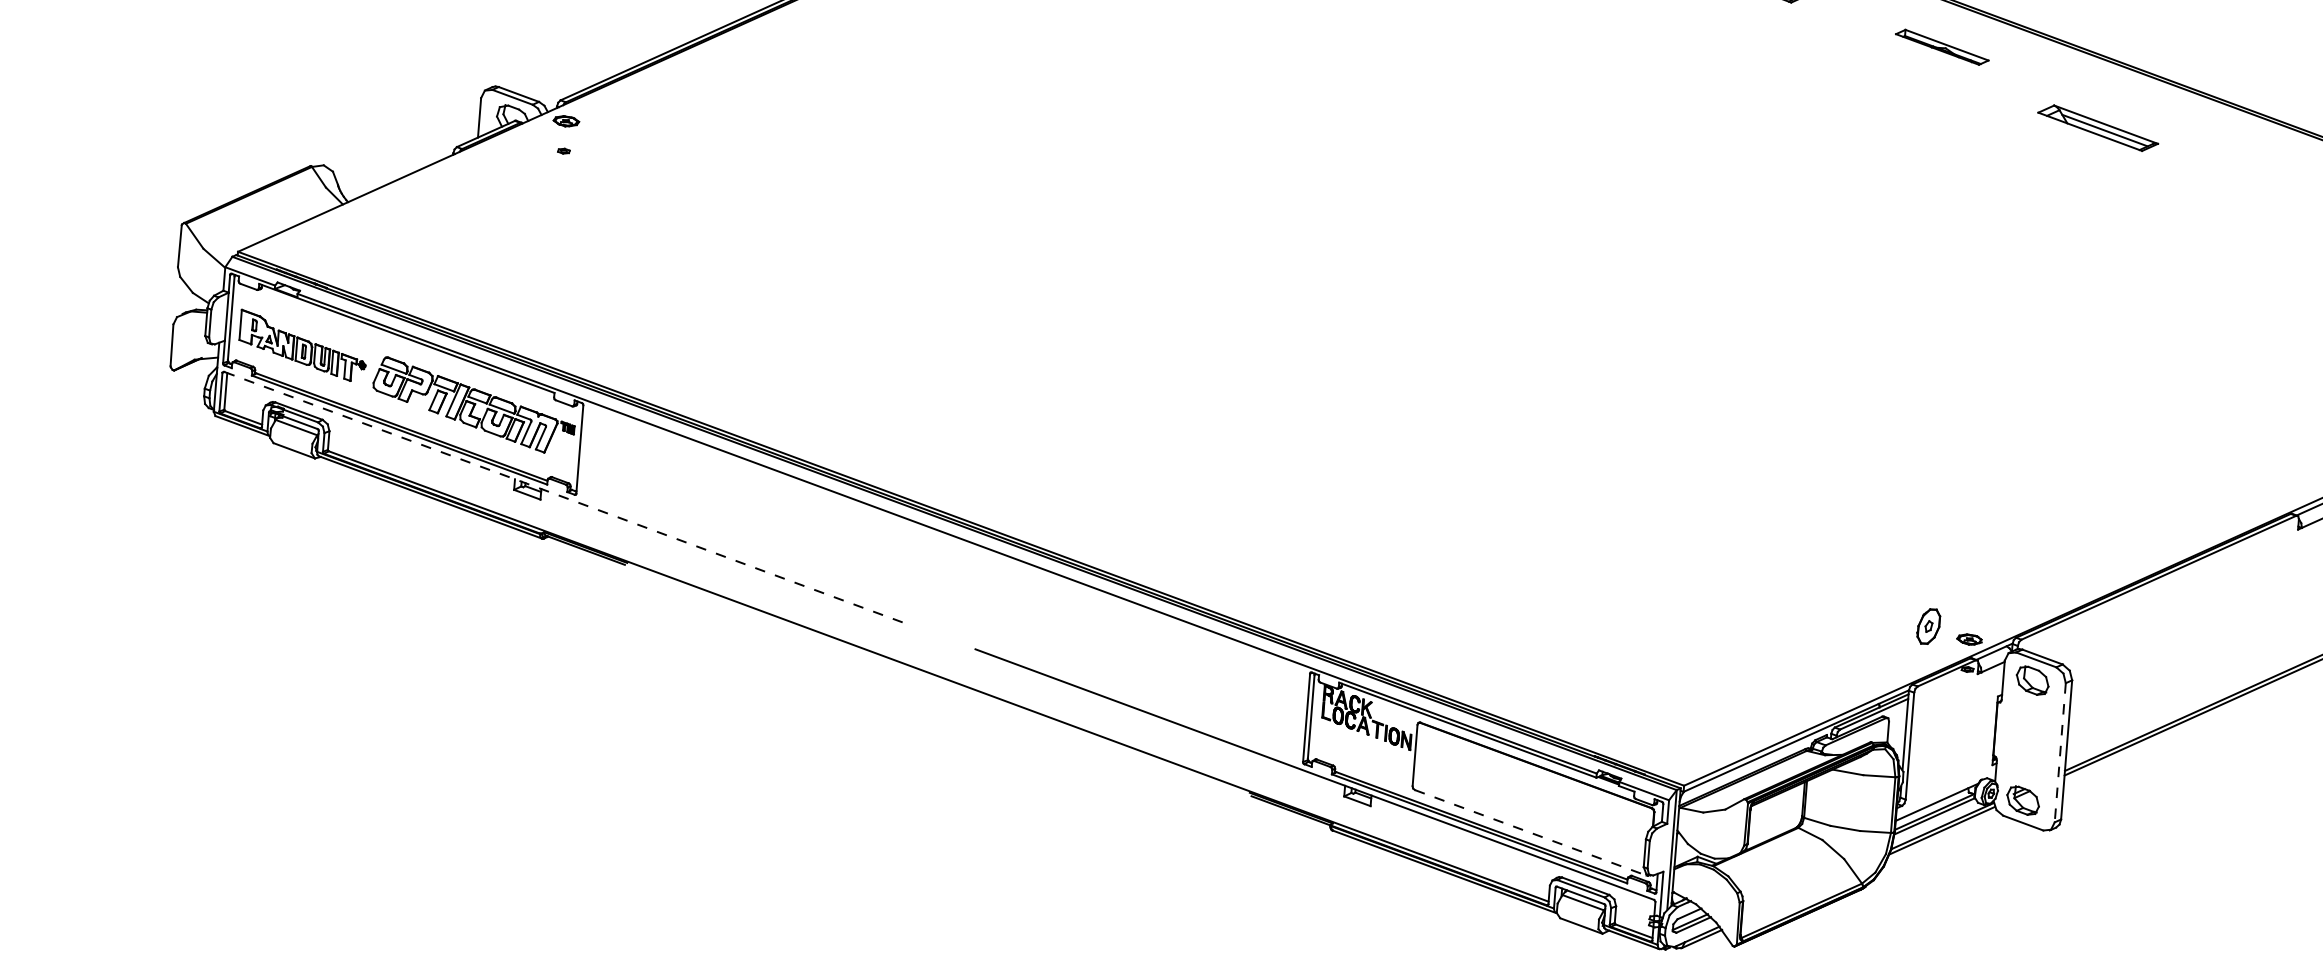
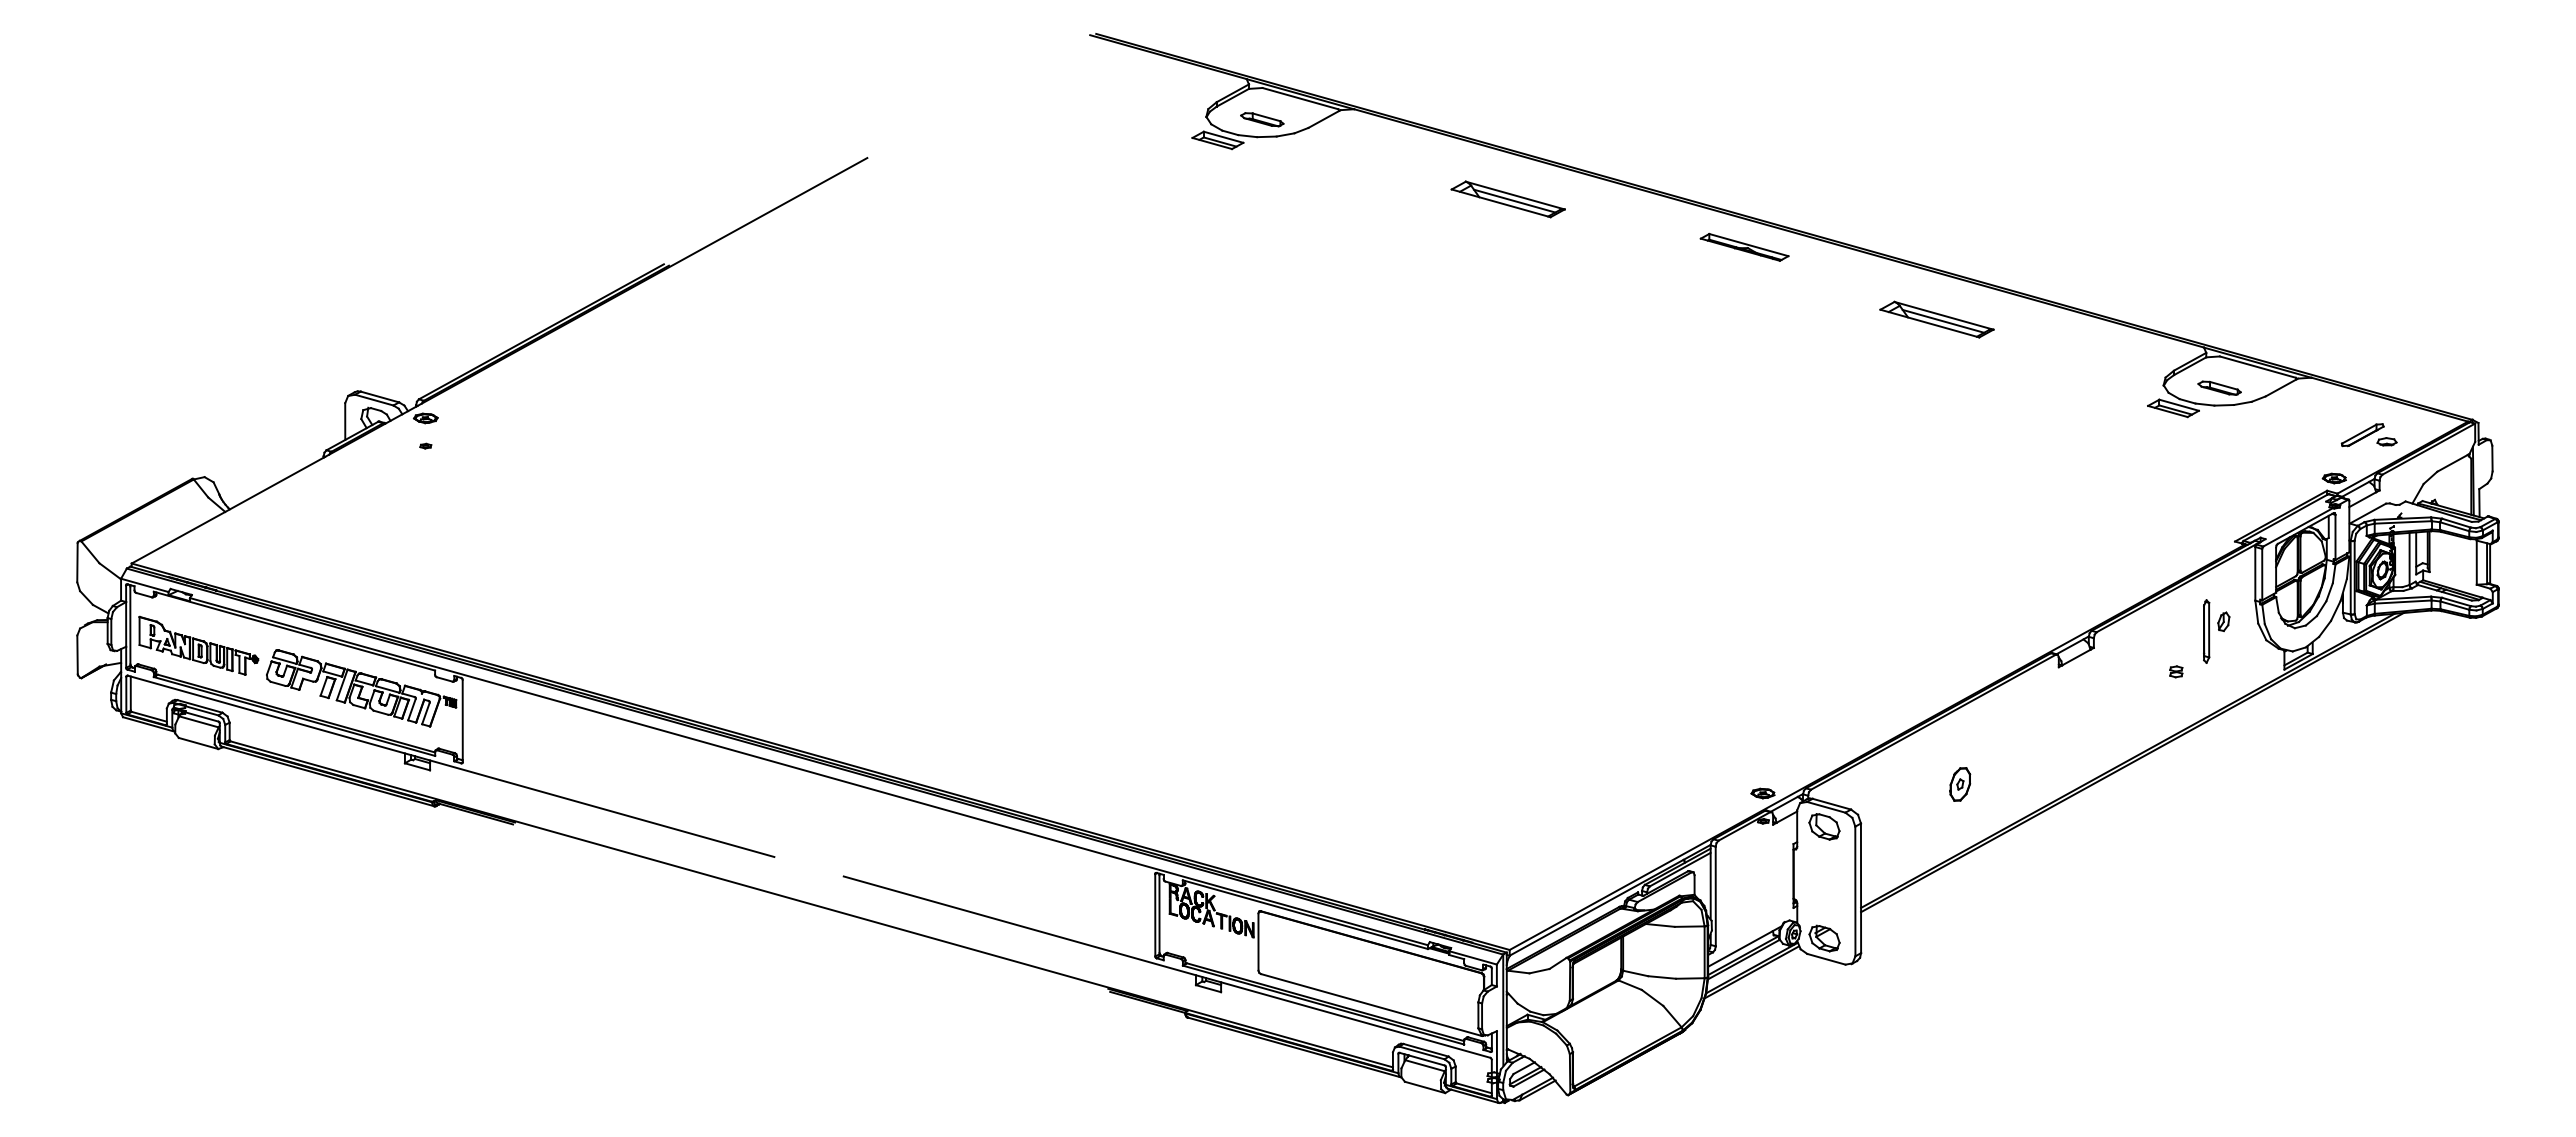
part: (1942, 46) -> (1744, 246), moved
part: (2097, 128) -> (1936, 319), moved
line: (562, 497) -> (450, 766), dashed -> solid
part: (1929, 626) -> (1960, 784), moved
line: (2060, 752) -> (1855, 891), dashed -> solid
line: (1531, 832) -> (1371, 1004), dashed -> solid

